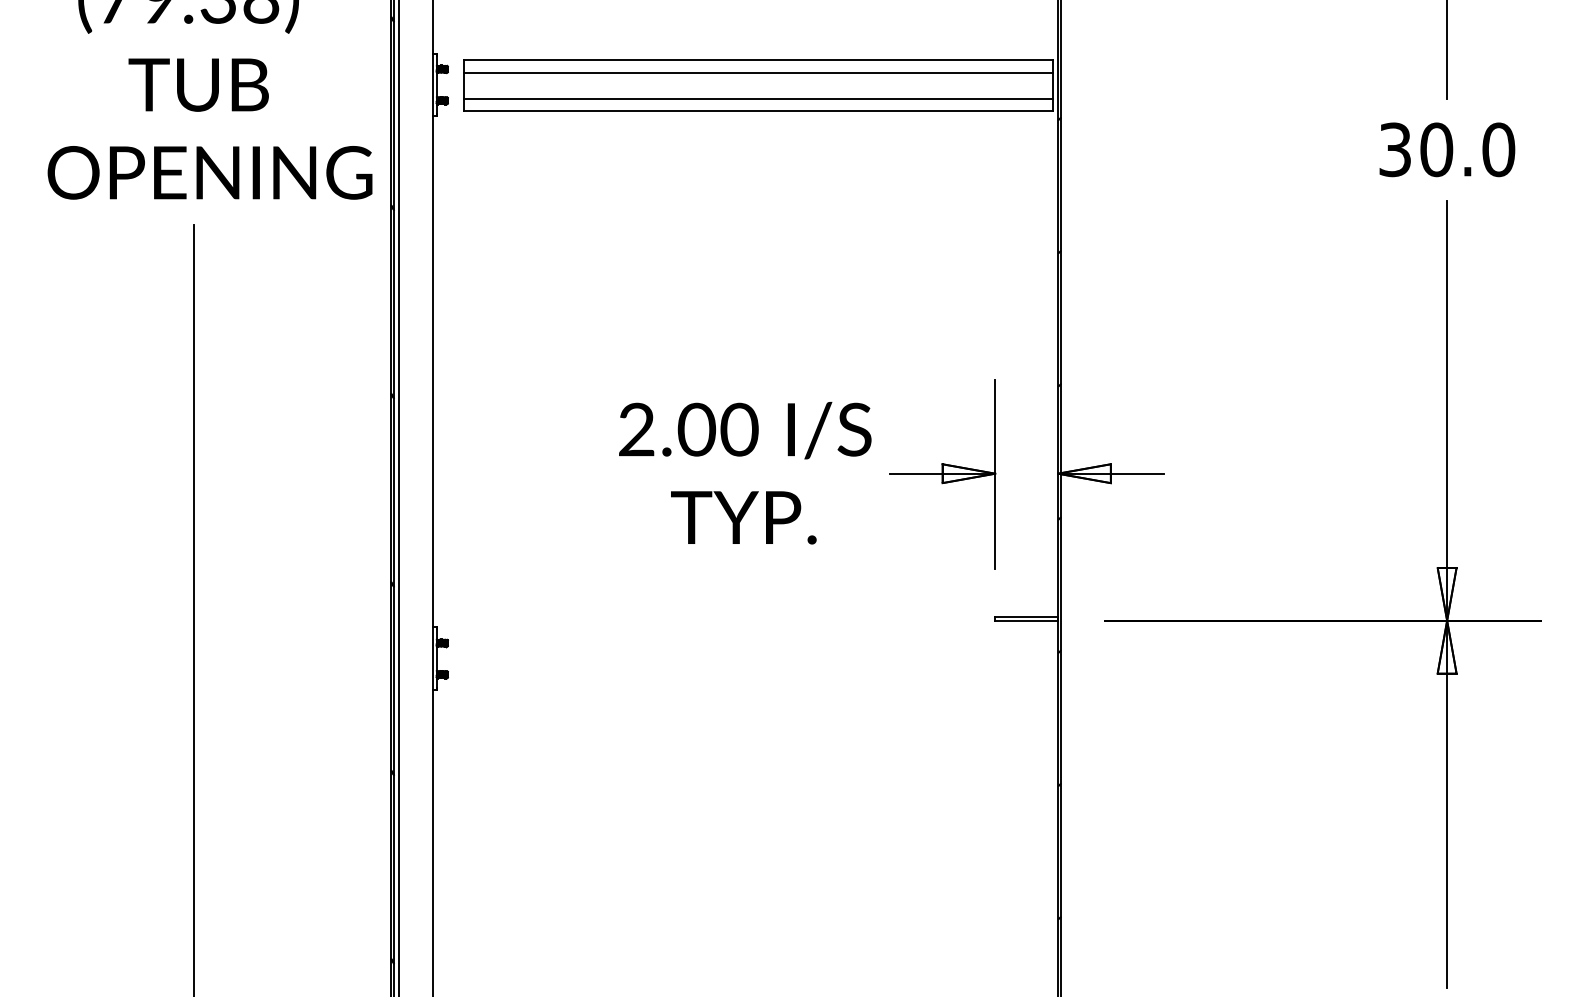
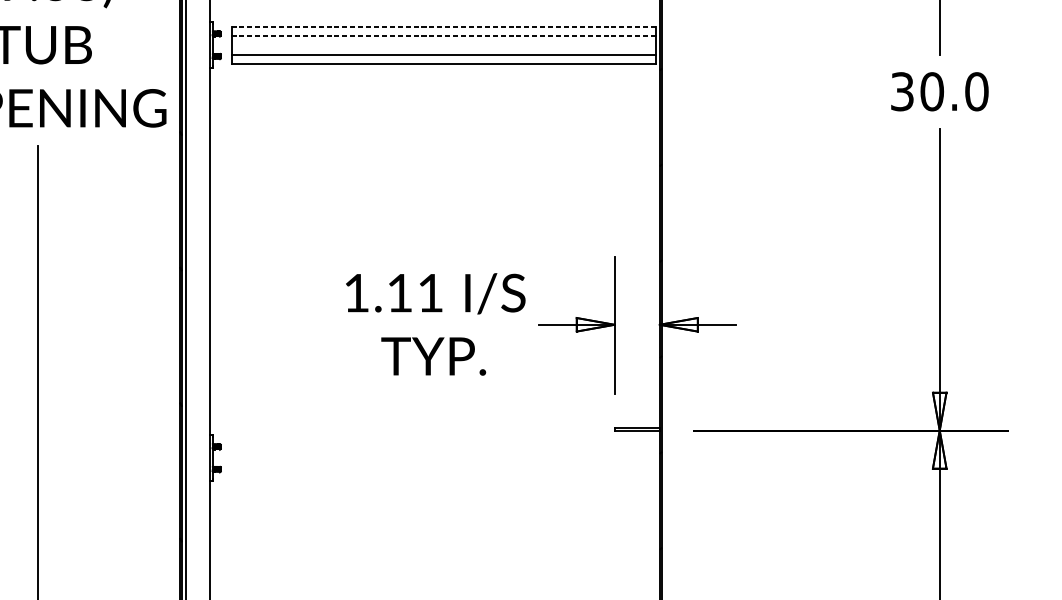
line: (757, 60) -> (443, 27), solid -> dashed
line: (757, 72) -> (443, 36), solid -> dashed
text: (688, 429) -> (393, 292), 2.00 -> 1.11

